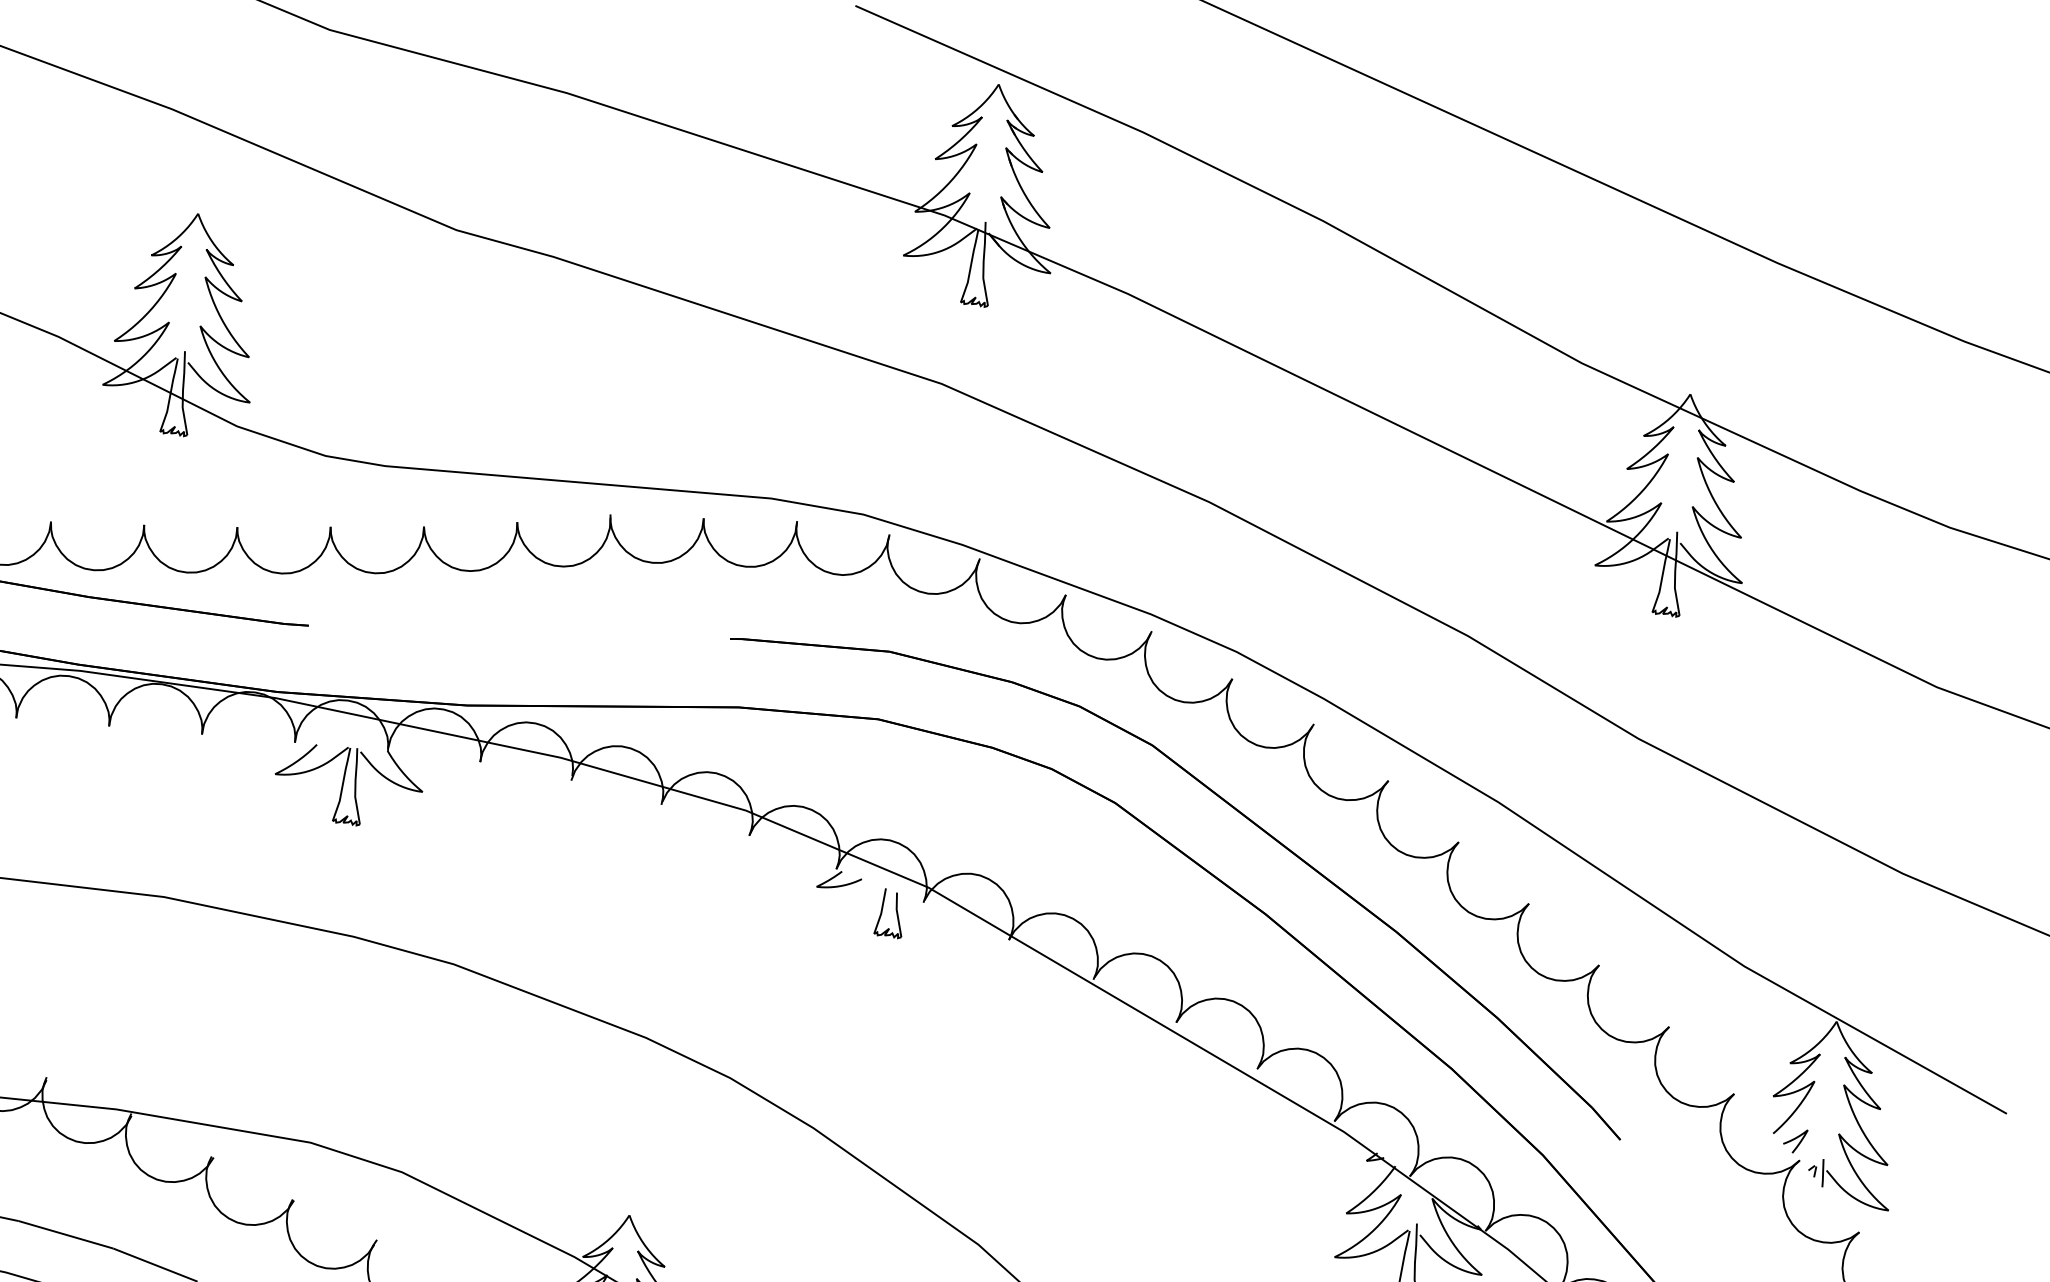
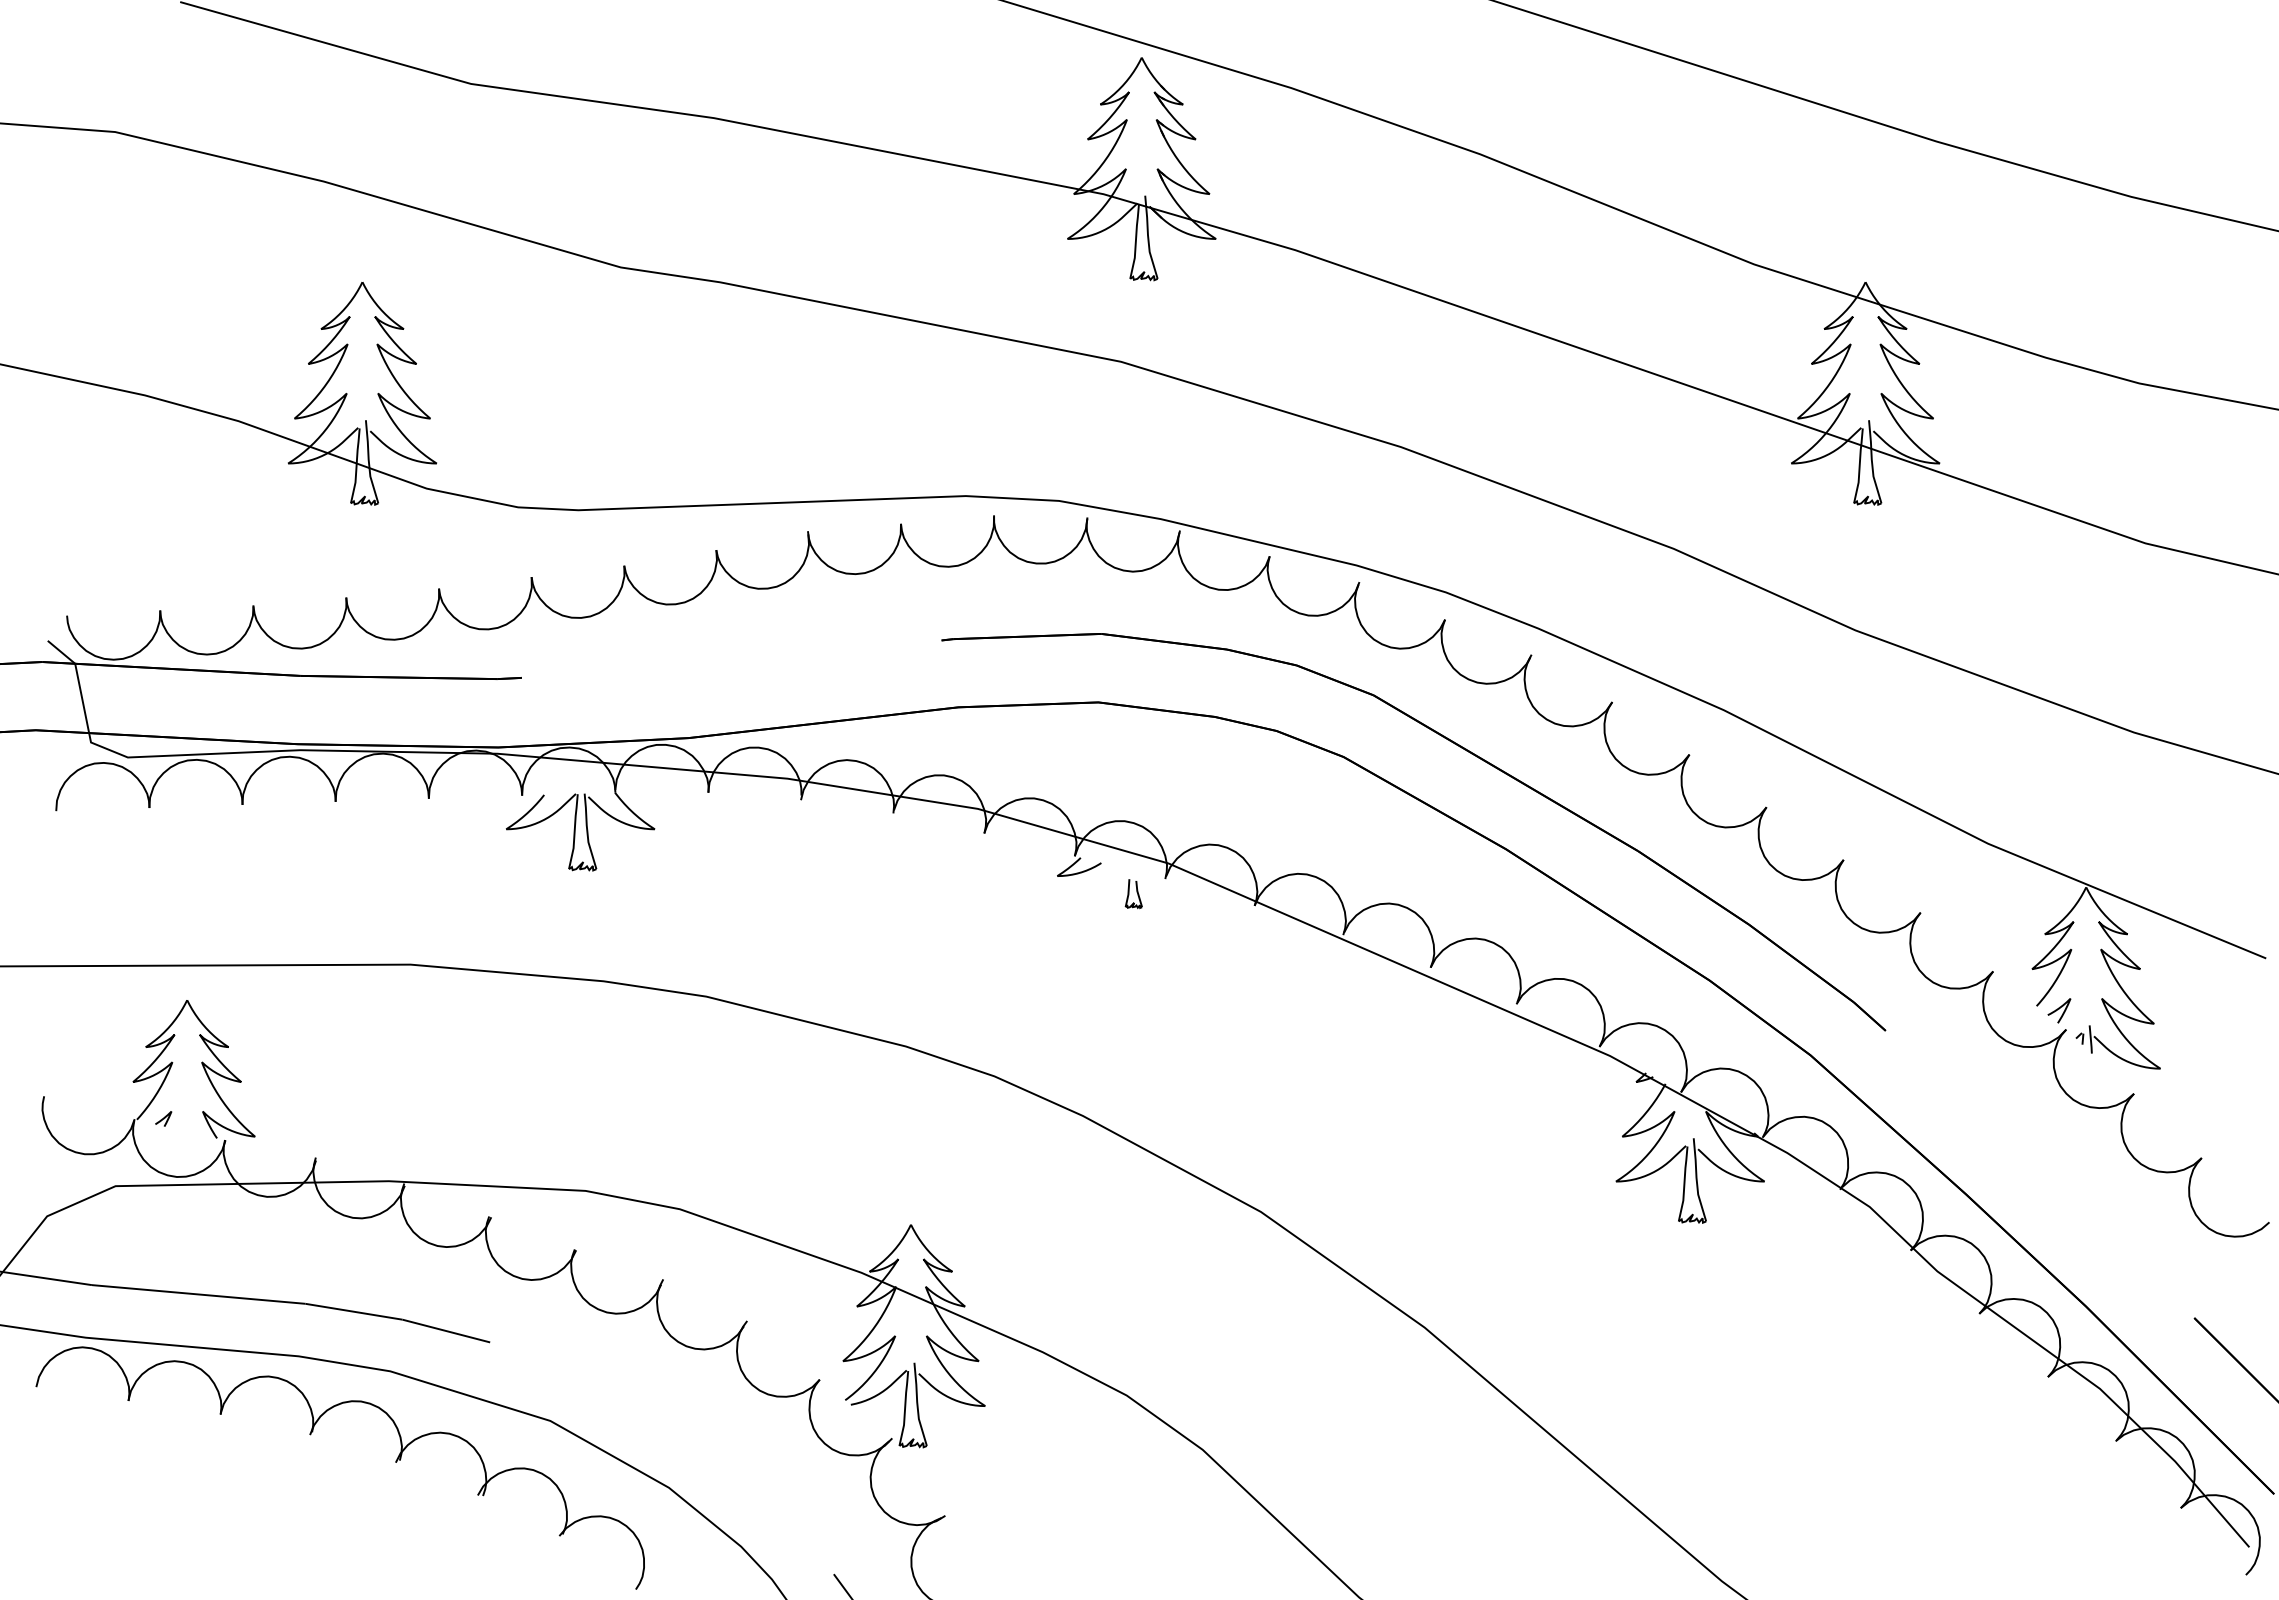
part: (890, 913) -> (1133, 893), size x0.6

